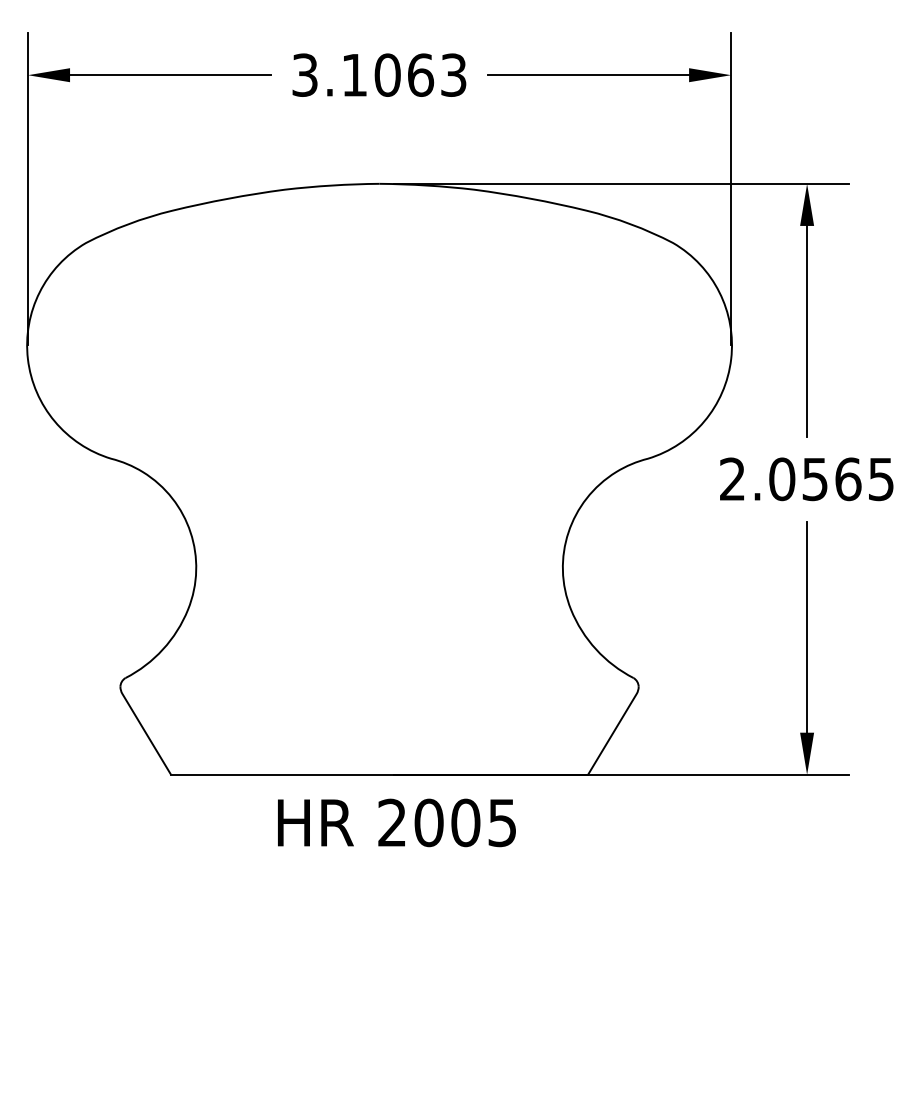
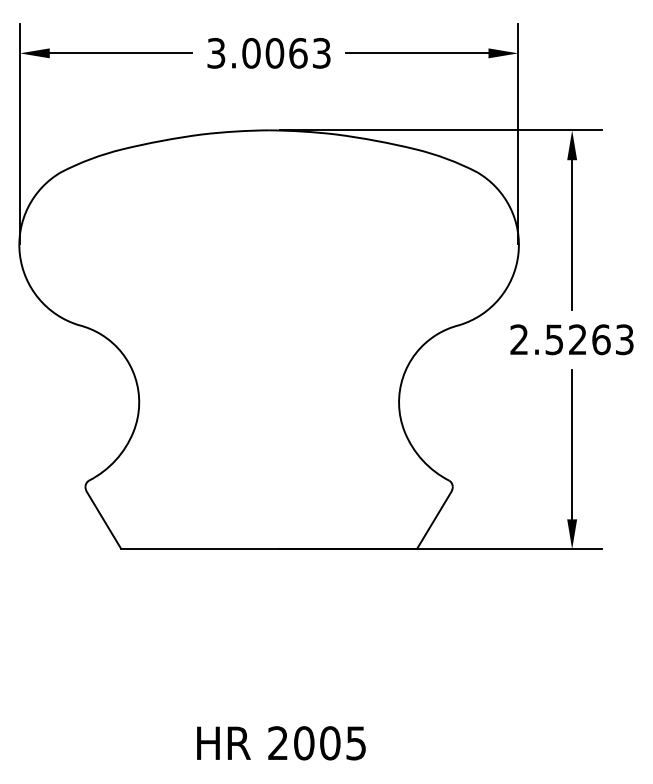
text: (354, 75) -> (251, 53), 3.1063 -> 3.0063
text: (831, 478) -> (589, 339), 2.0565 -> 2.5263
text: (397, 823) -> (281, 743), moved

